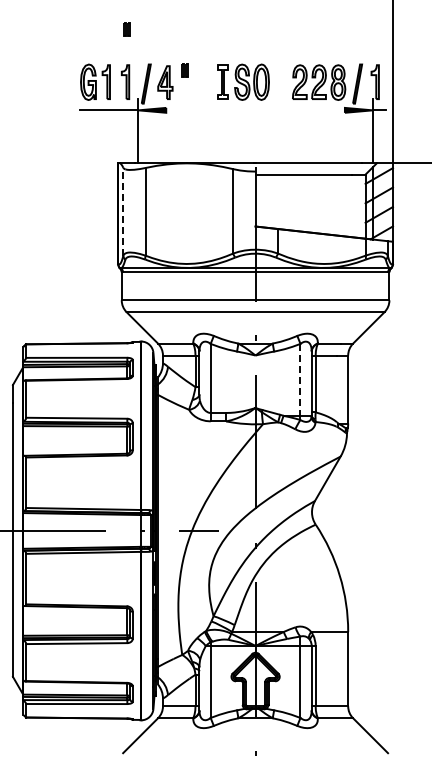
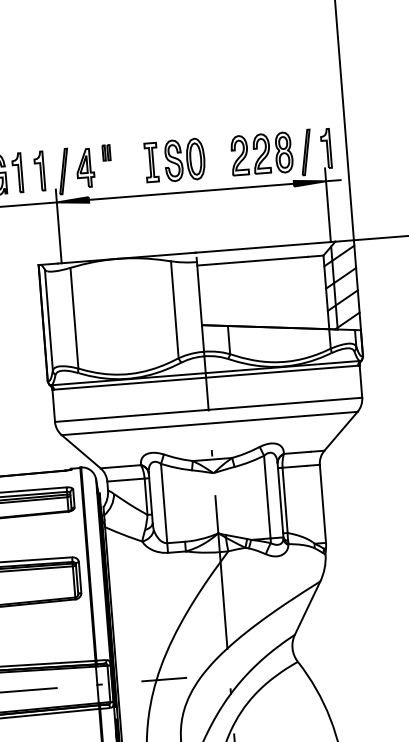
part: (126, 29) -> (36, 110), removed
line: (255, 110) -> (191, 192), added
line: (123, 211) -> (49, 319), dashed -> solid
line: (300, 379) -> (267, 496), dashed -> solid

